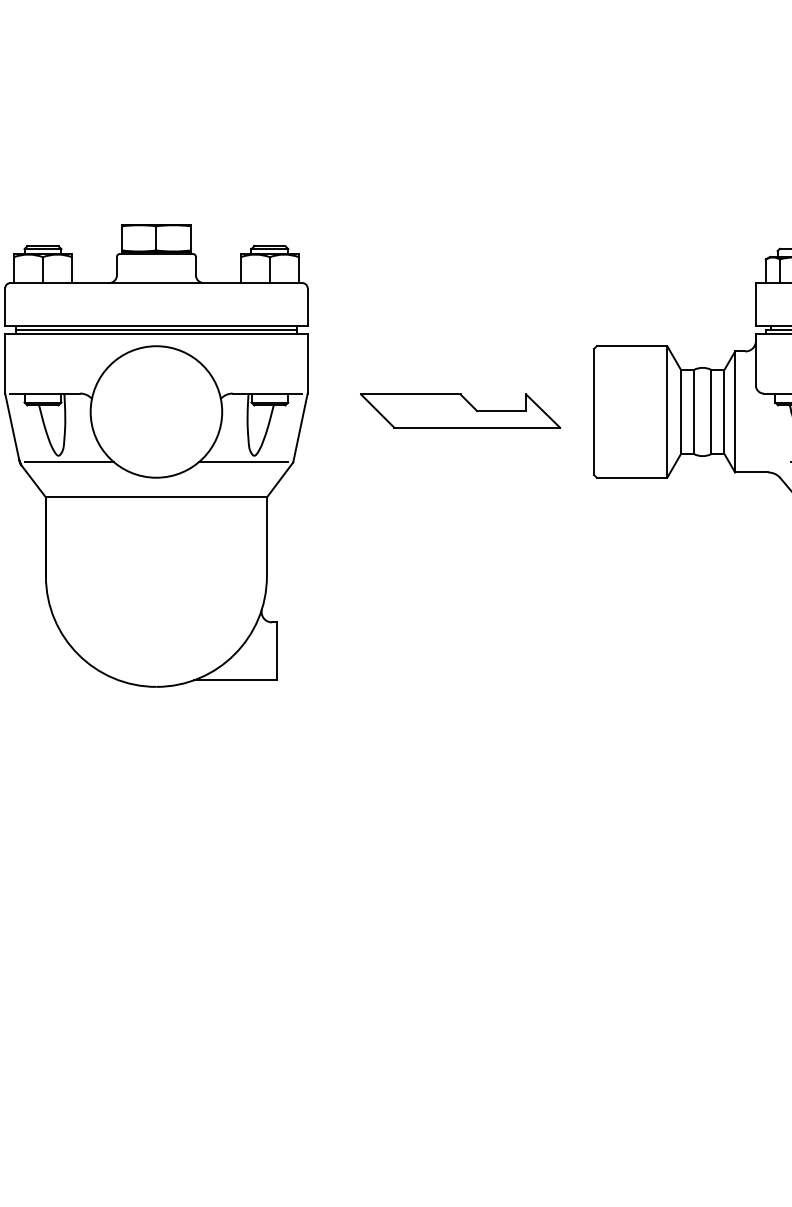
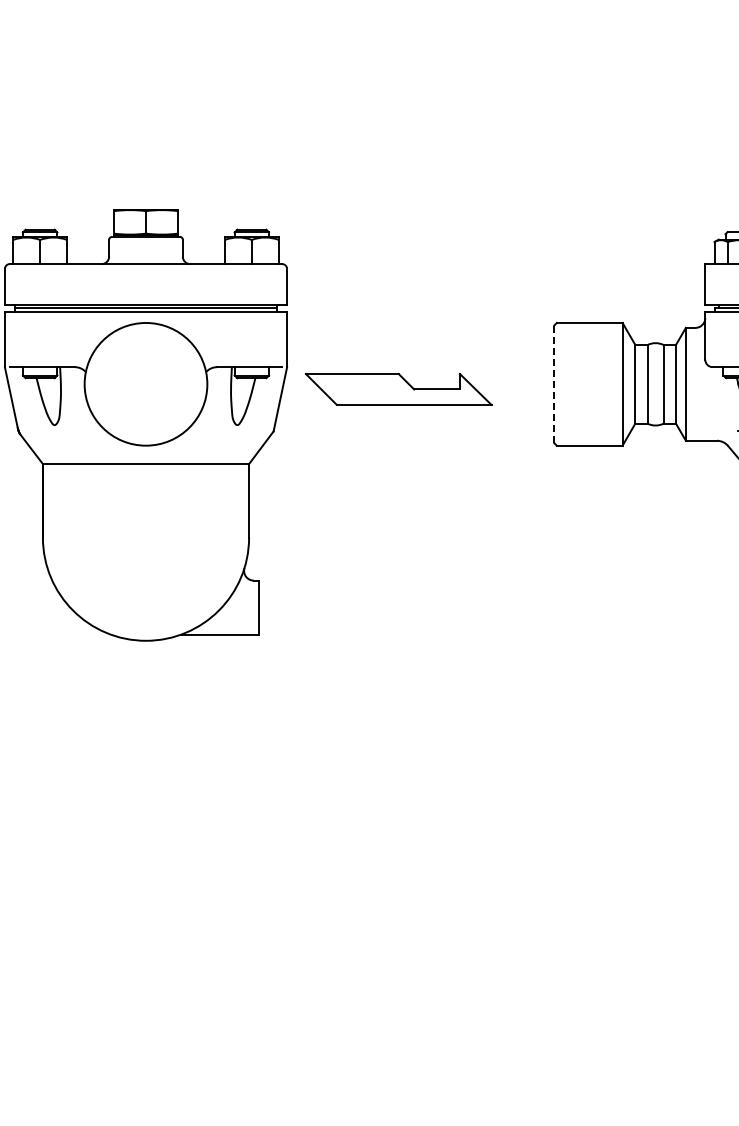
part: (460, 410) -> (398, 388), moved
line: (594, 412) -> (554, 384), solid -> dashed
line: (69, 461) -> (64, 430), removed
line: (242, 461) -> (226, 430), removed

